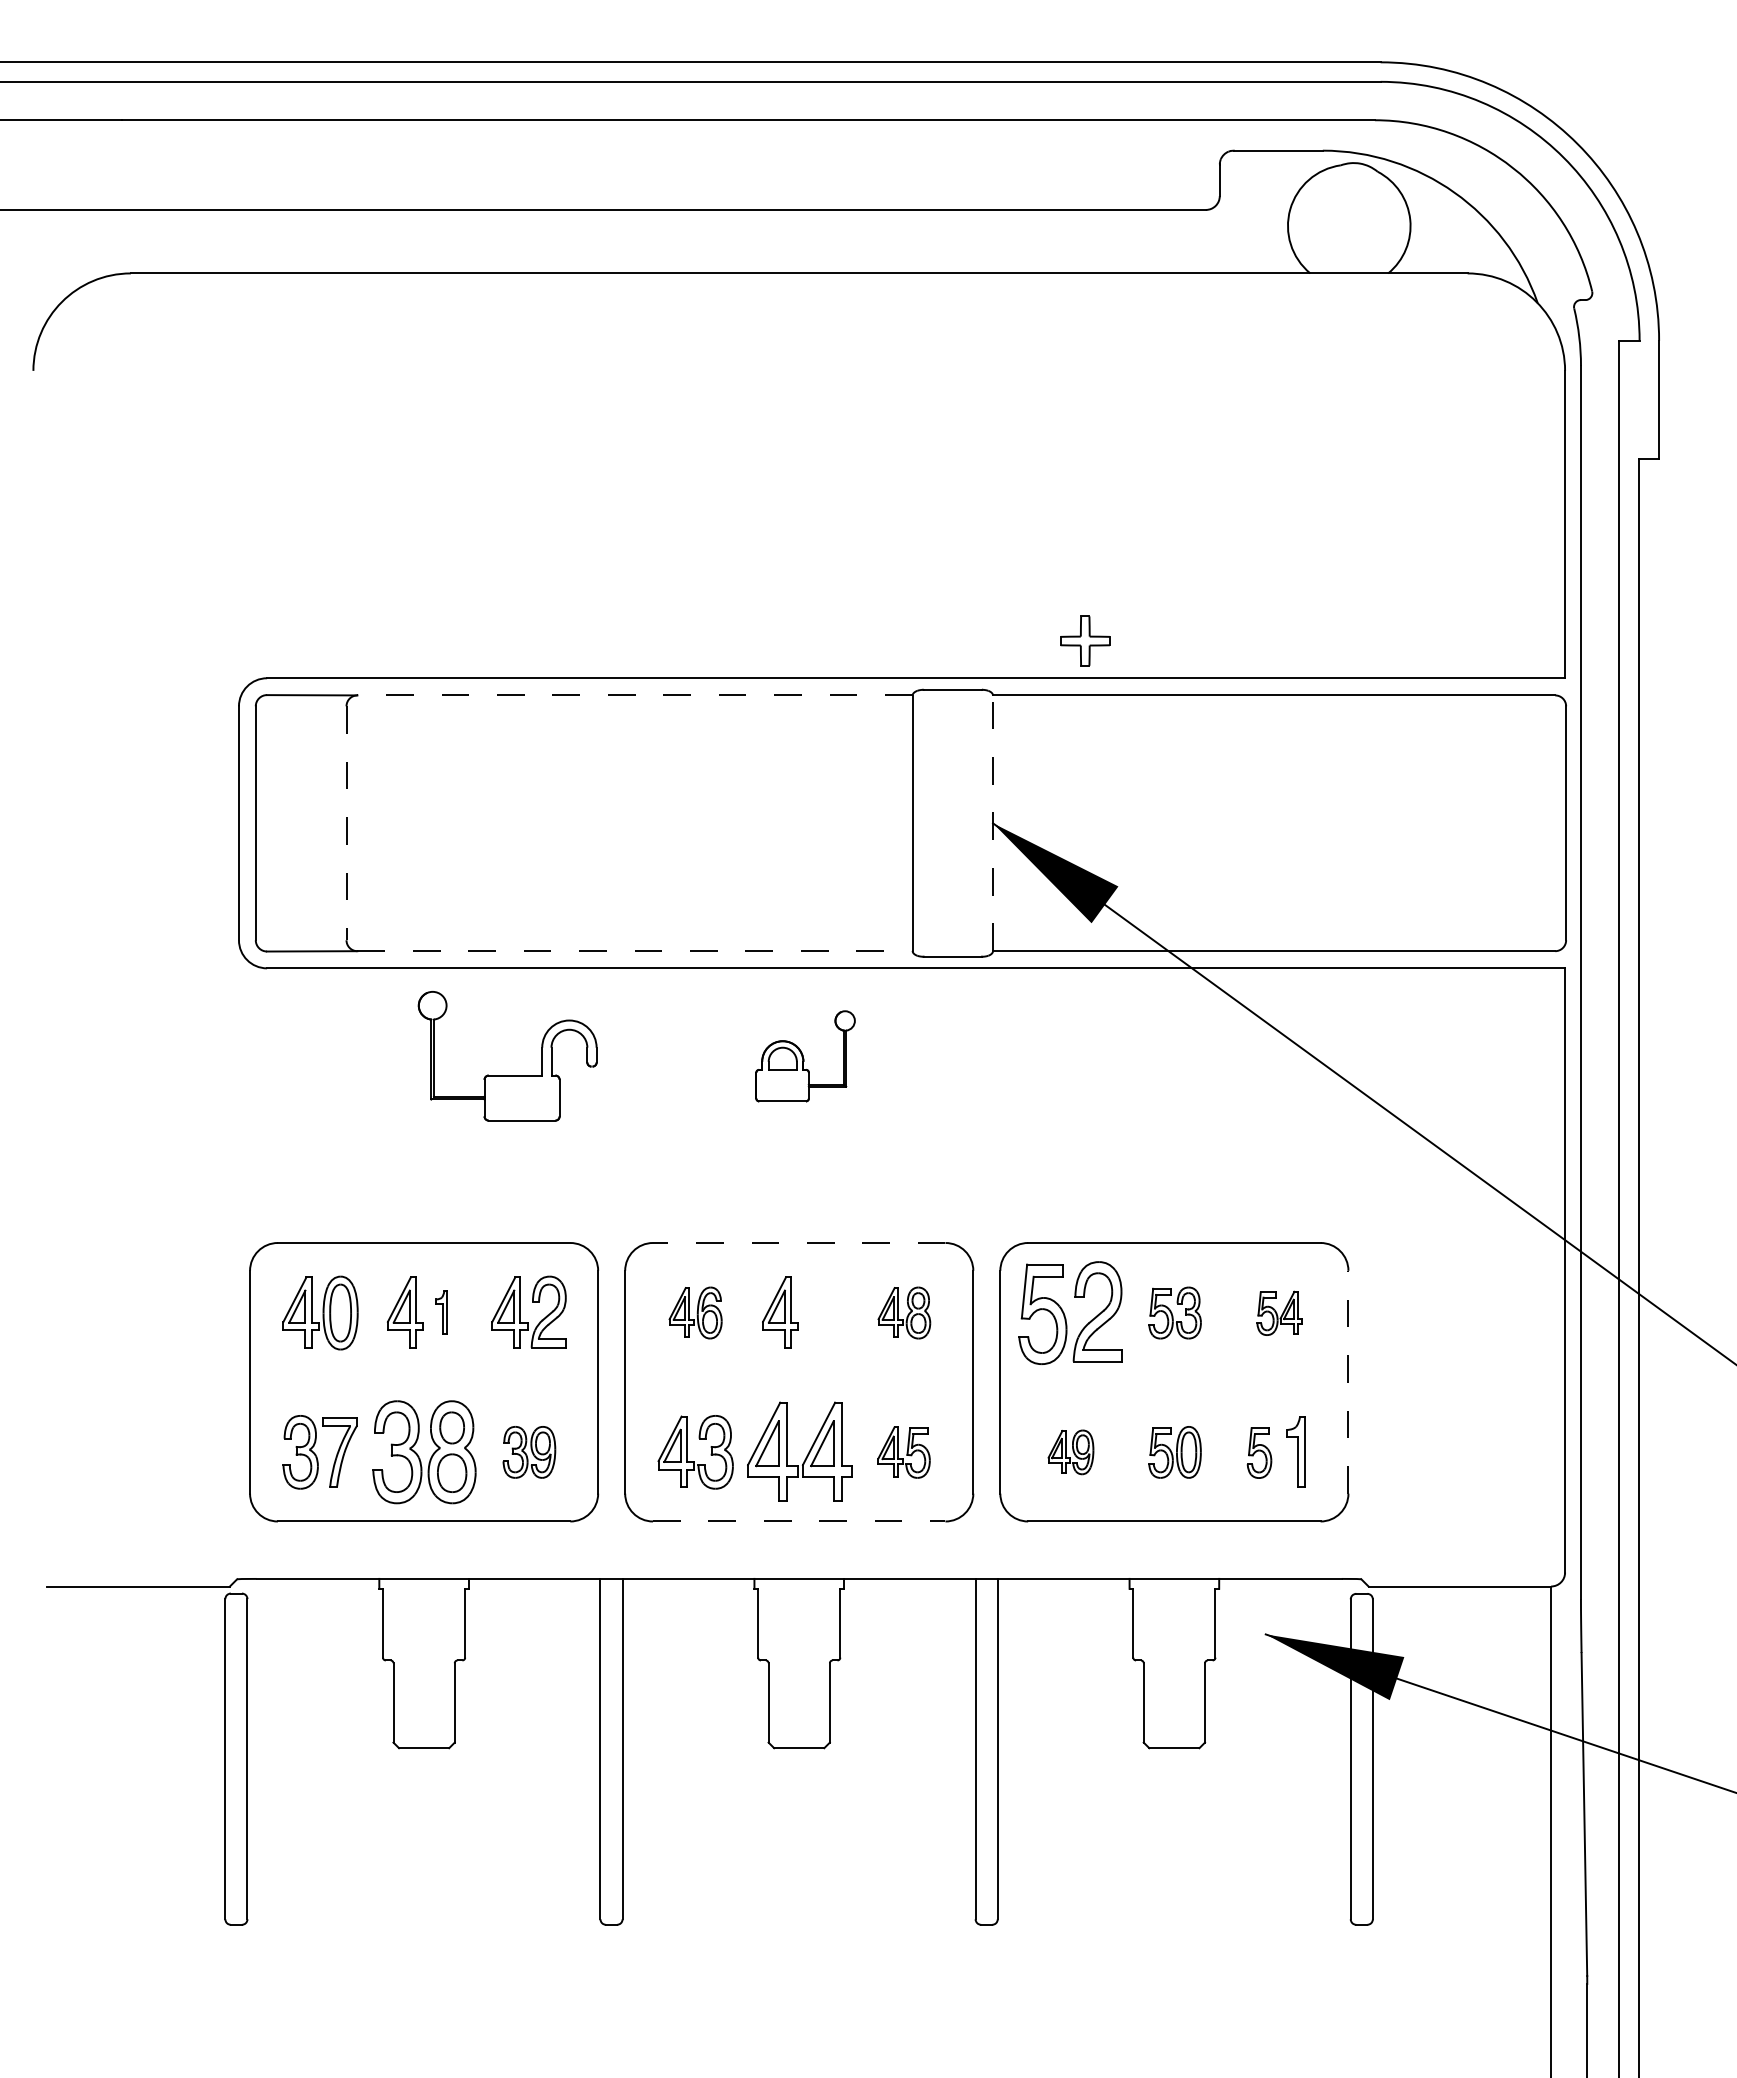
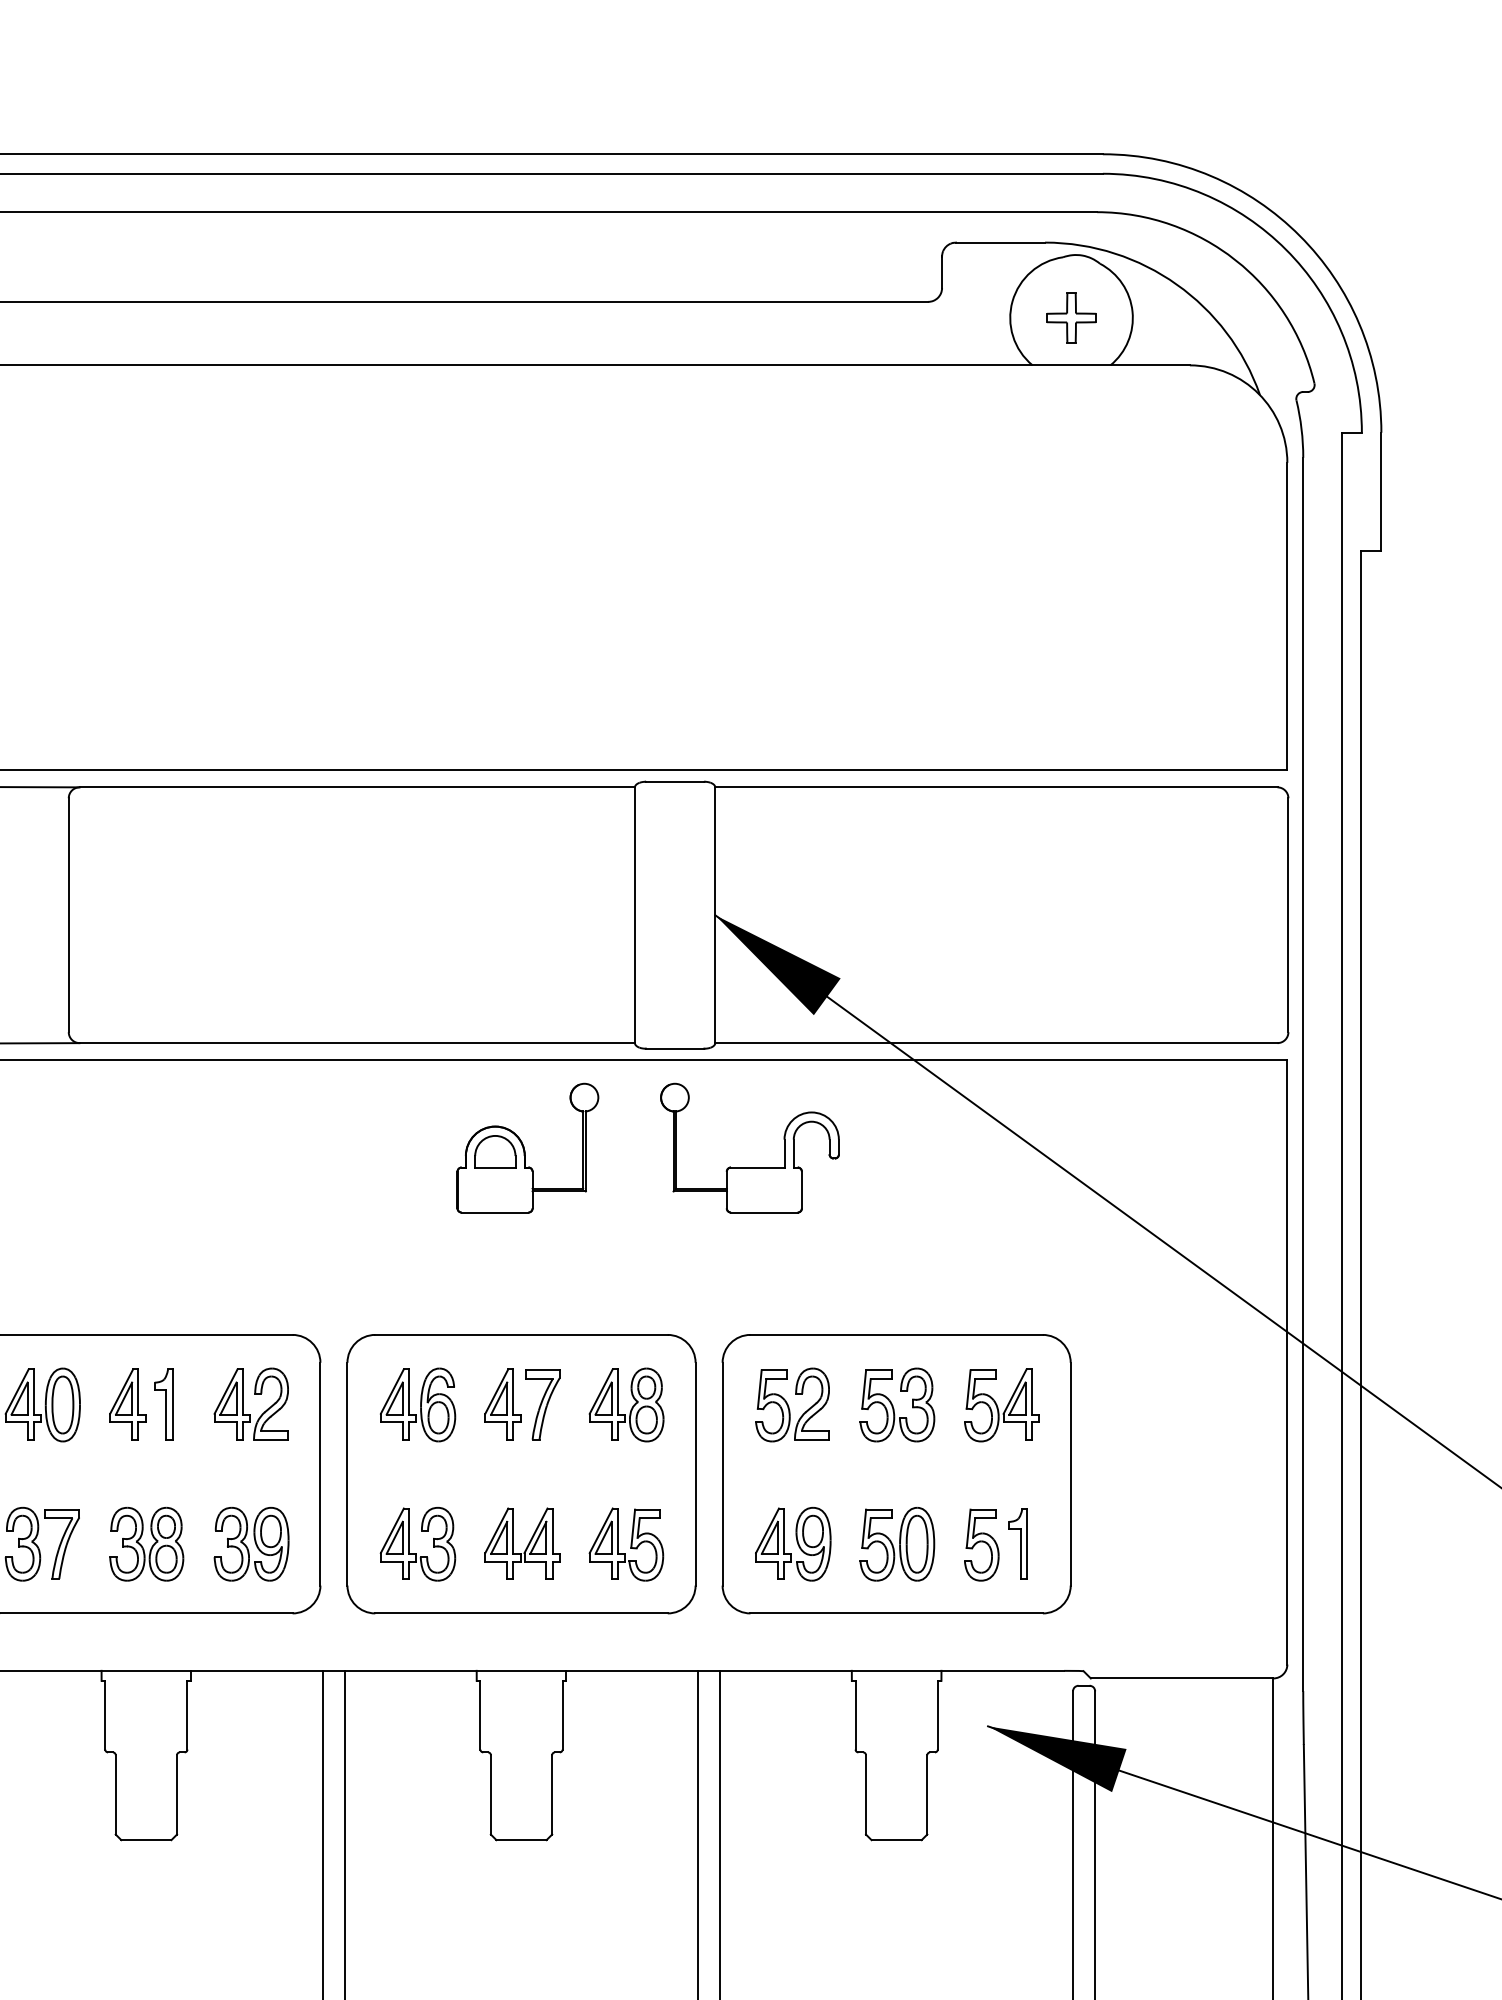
part: (1085, 640) -> (1071, 317), moved
line: (635, 695) -> (357, 787), dashed -> solid
line: (346, 823) -> (68, 915), dashed -> solid
line: (993, 823) -> (715, 915), dashed -> solid
line: (635, 951) -> (357, 1043), dashed -> solid
part: (805, 1056) -> (527, 1148), size x1.43
part: (507, 1075) -> (749, 1167), moved
line: (798, 1242) -> (520, 1334), dashed -> solid
part: (441, 1312) -> (163, 1404), size x1.67
part: (695, 1312) -> (417, 1404), size x1.43
part: (819, 1312) -> (541, 1404), added
part: (904, 1312) -> (626, 1404), size x1.43
part: (1069, 1312) -> (791, 1404), size x0.71
part: (1174, 1312) -> (896, 1404), size x1.43
part: (1279, 1313) -> (1001, 1405), size x1.67
line: (1348, 1381) -> (1070, 1473), dashed -> solid
part: (800, 1451) -> (522, 1543), size x0.71
part: (424, 1452) -> (146, 1544), size x0.71
part: (529, 1452) -> (251, 1544), size x1.43
part: (903, 1452) -> (625, 1544), size x1.43
part: (1070, 1452) -> (792, 1544), size x1.67
part: (1174, 1452) -> (896, 1544), size x1.43
part: (1259, 1452) -> (981, 1544), size x1.43
line: (799, 1521) -> (521, 1613), dashed -> solid

